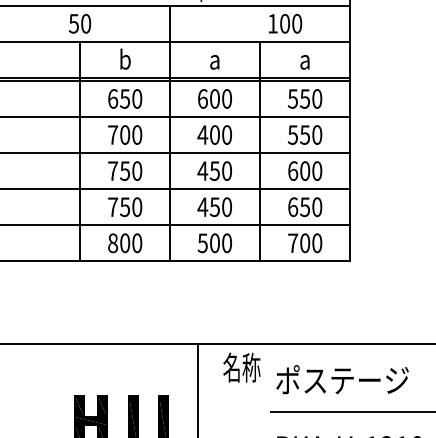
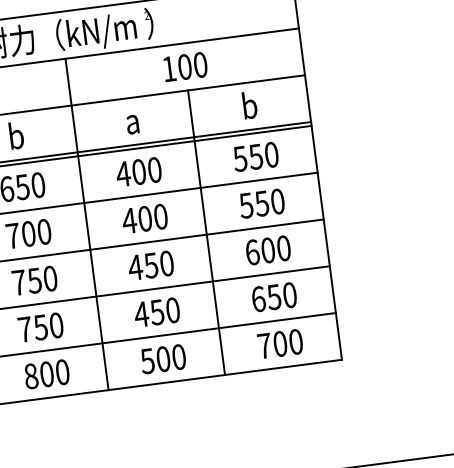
text: (285, 23) -> (185, 66), moved
text: (305, 58) -> (249, 104), a -> b
text: (202, 98) -> (122, 173), 600 -> 400

